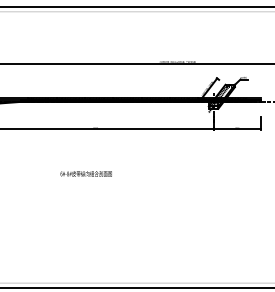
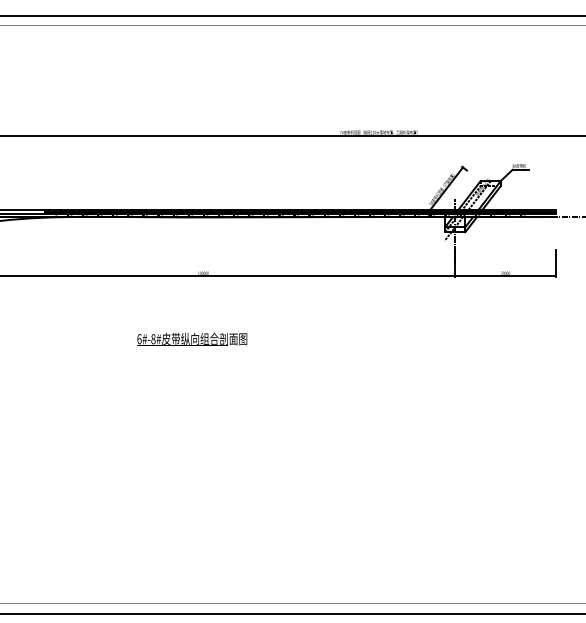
text: (85, 173) -> (190, 338), moved

